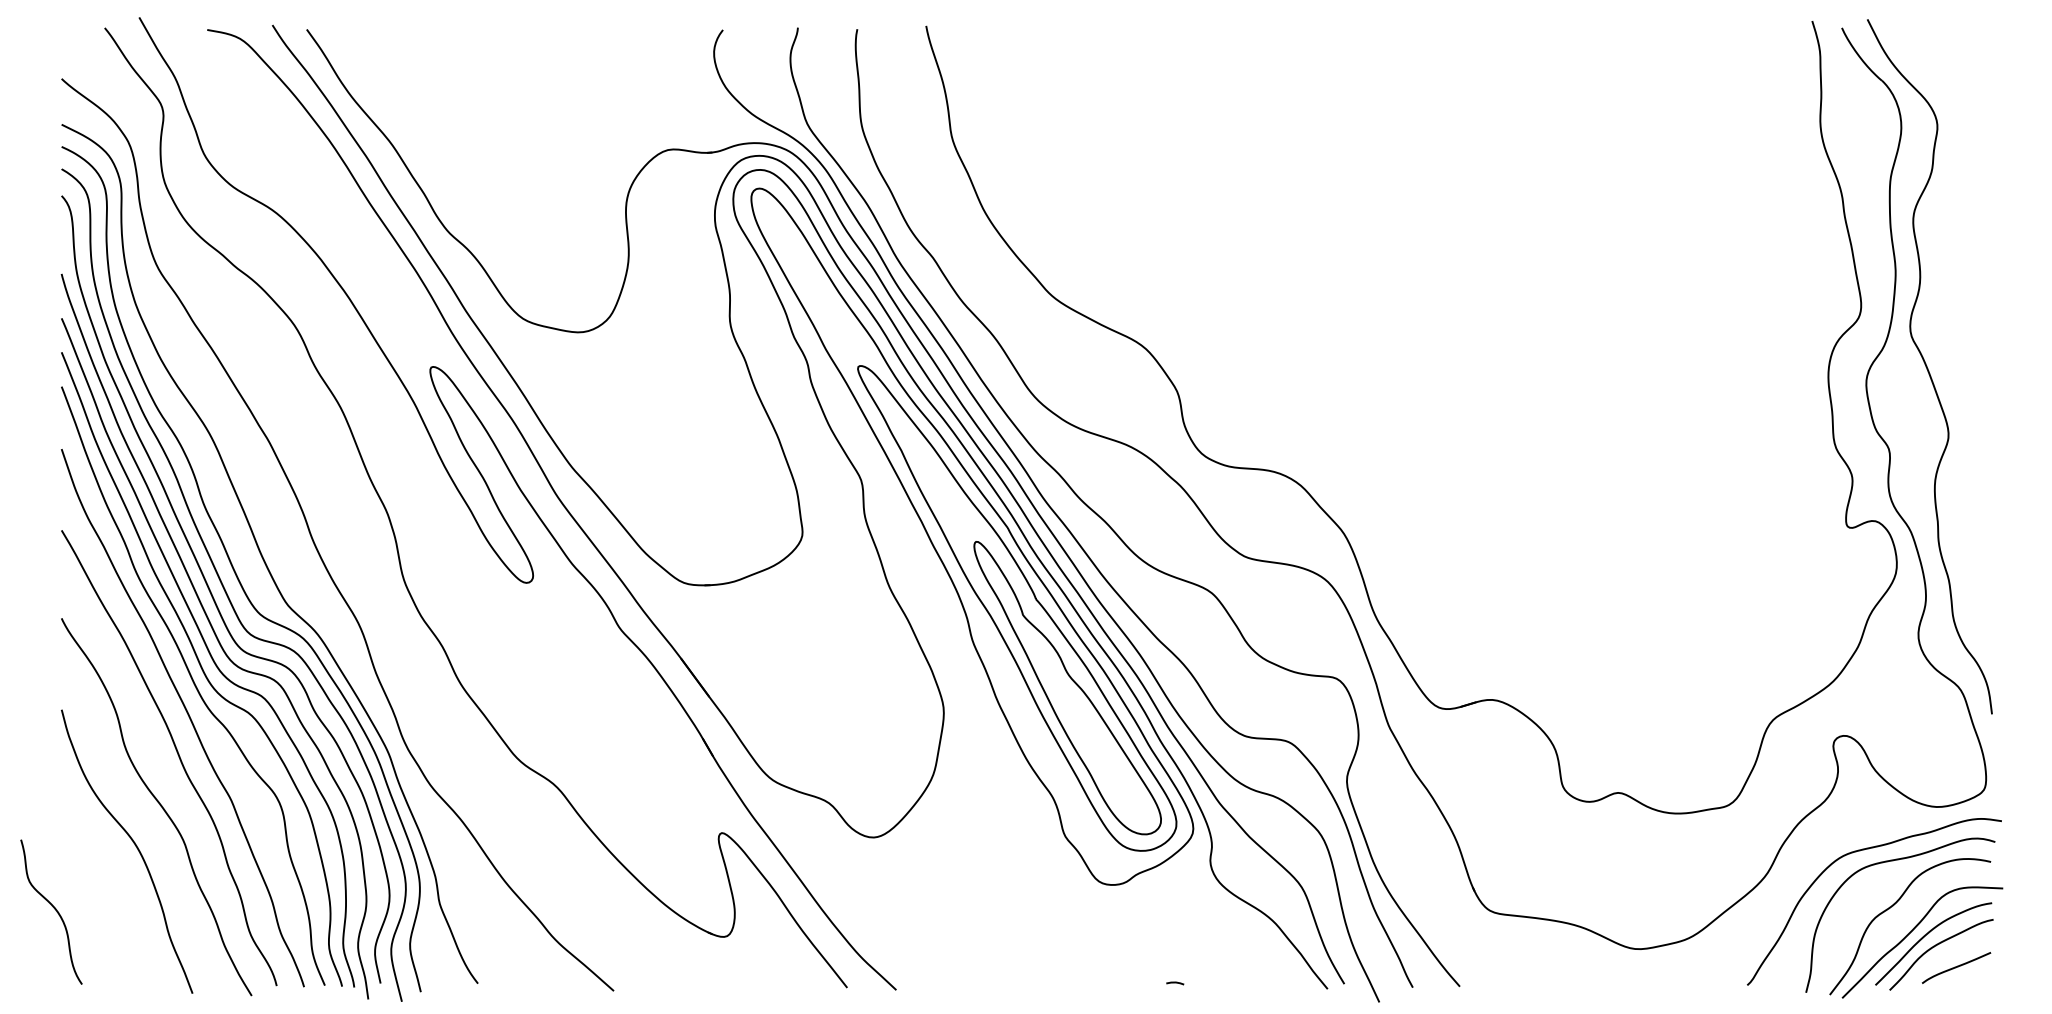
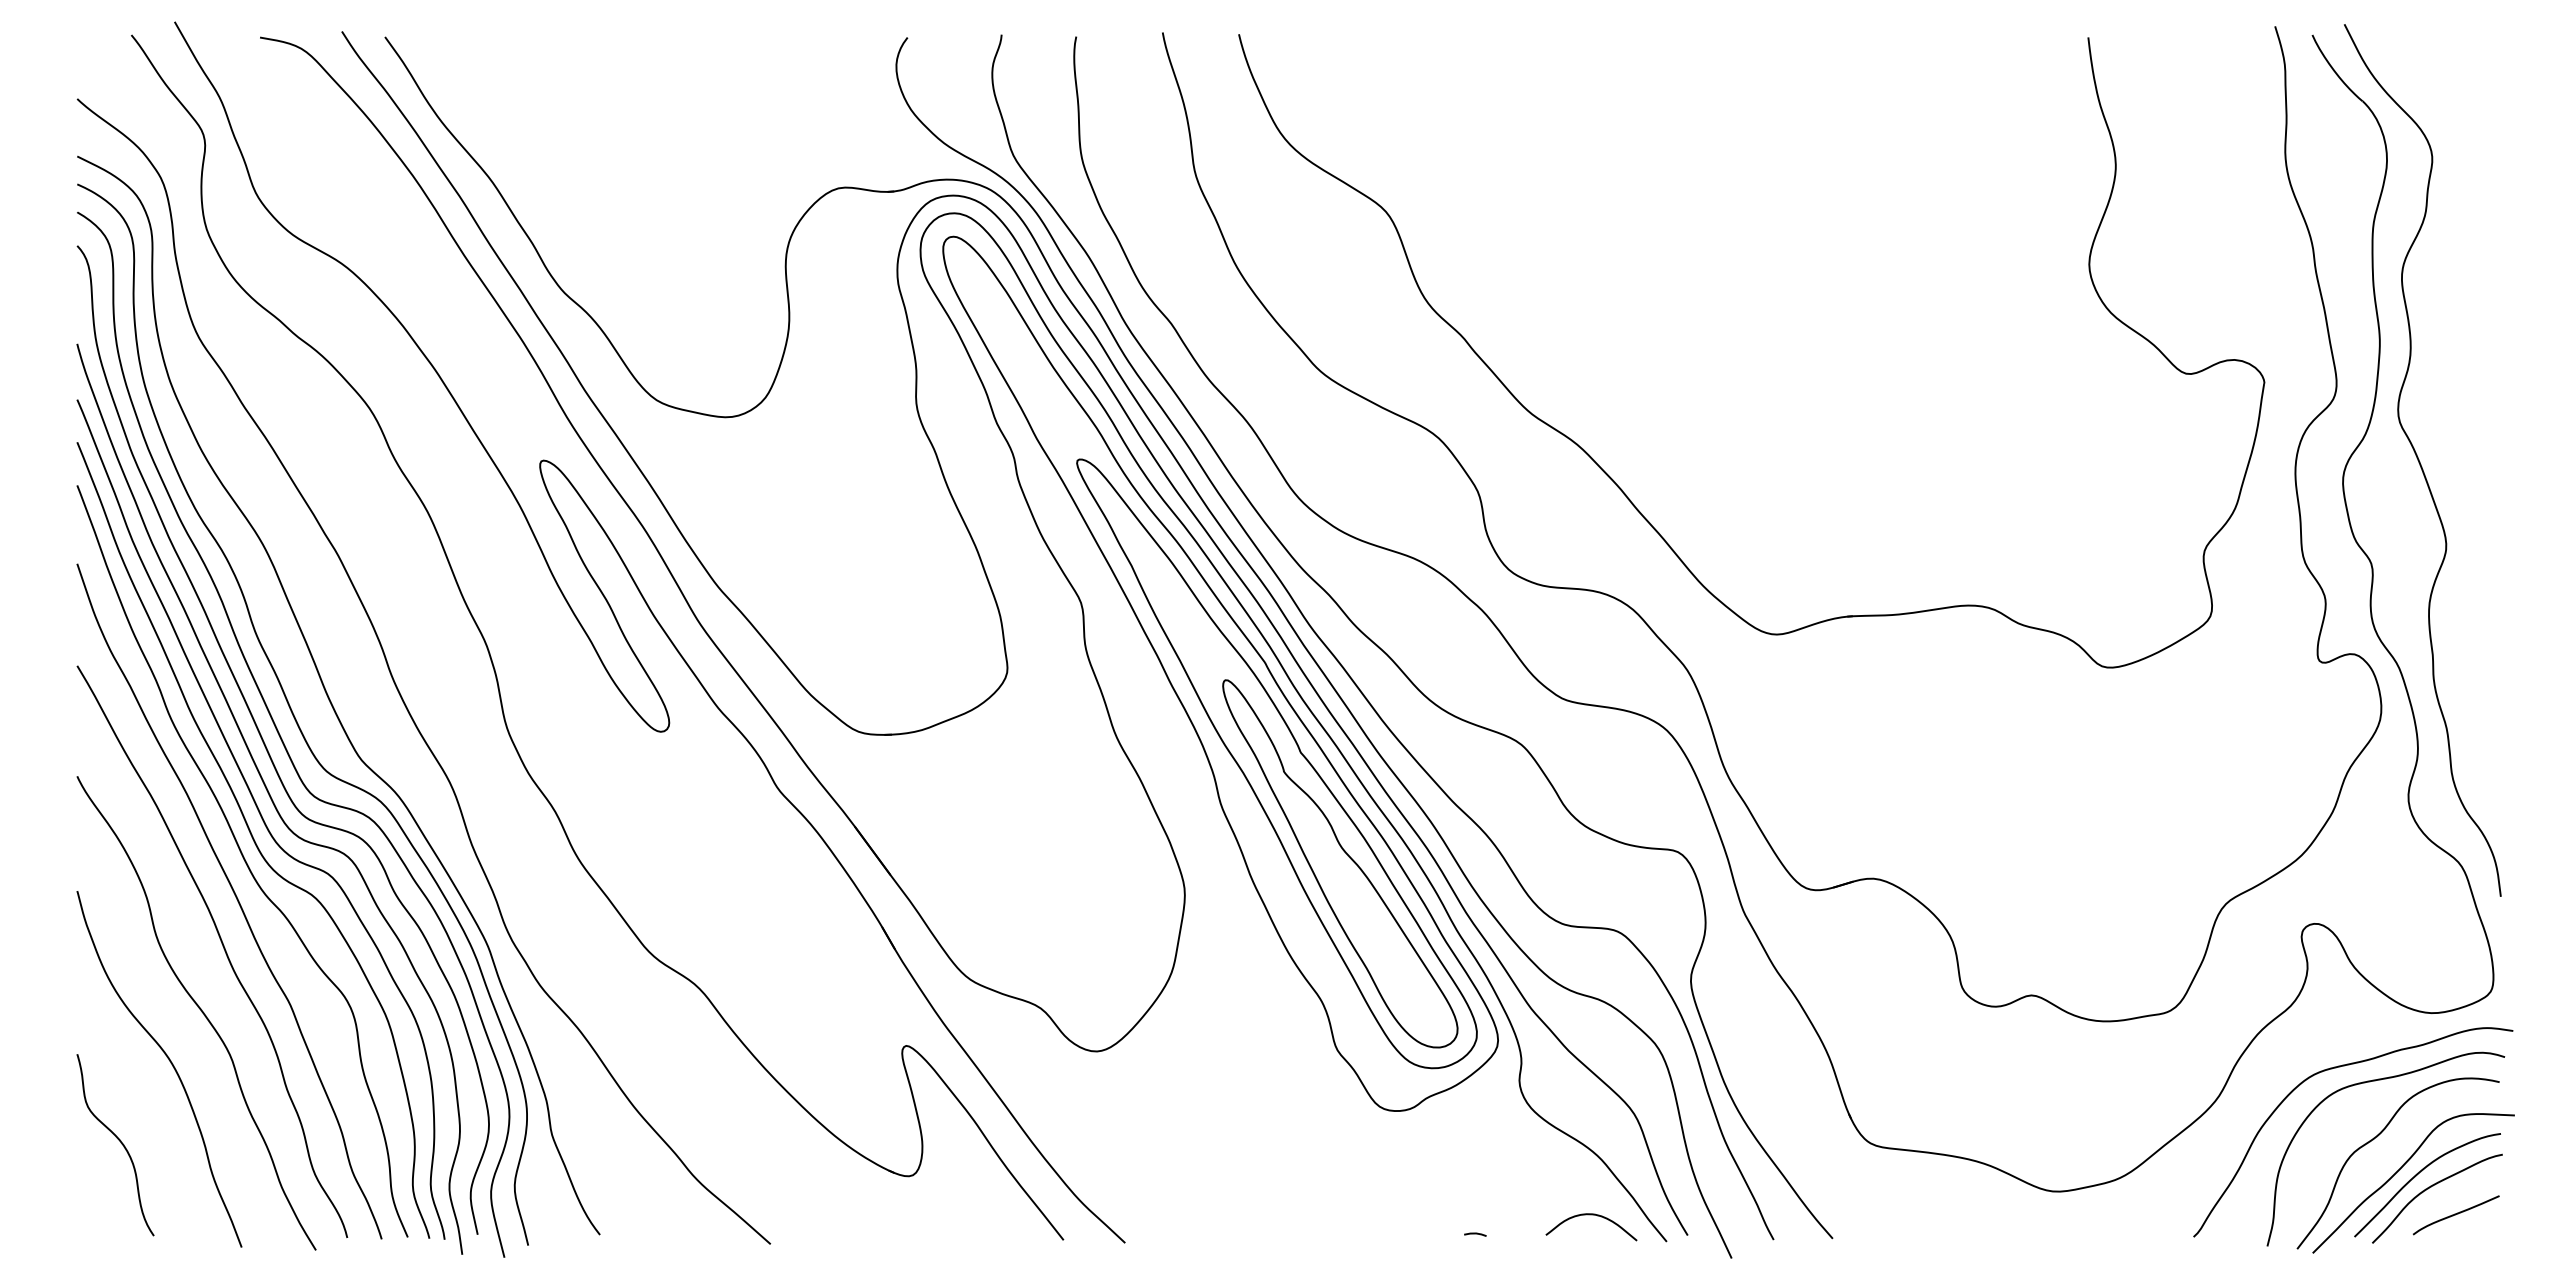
part: (1286, 382) -> (1614, 480), added
curve: (54, 909) -> (119, 1141), moved
curve: (1267, 968) -> (1591, 1215), added

